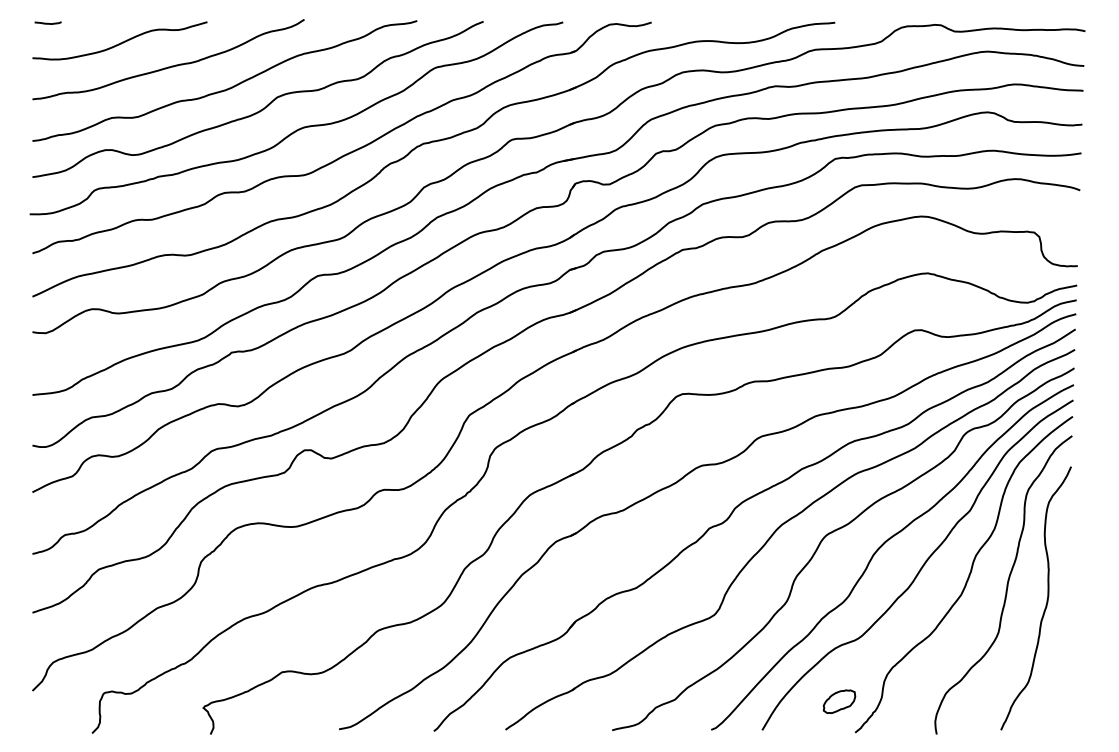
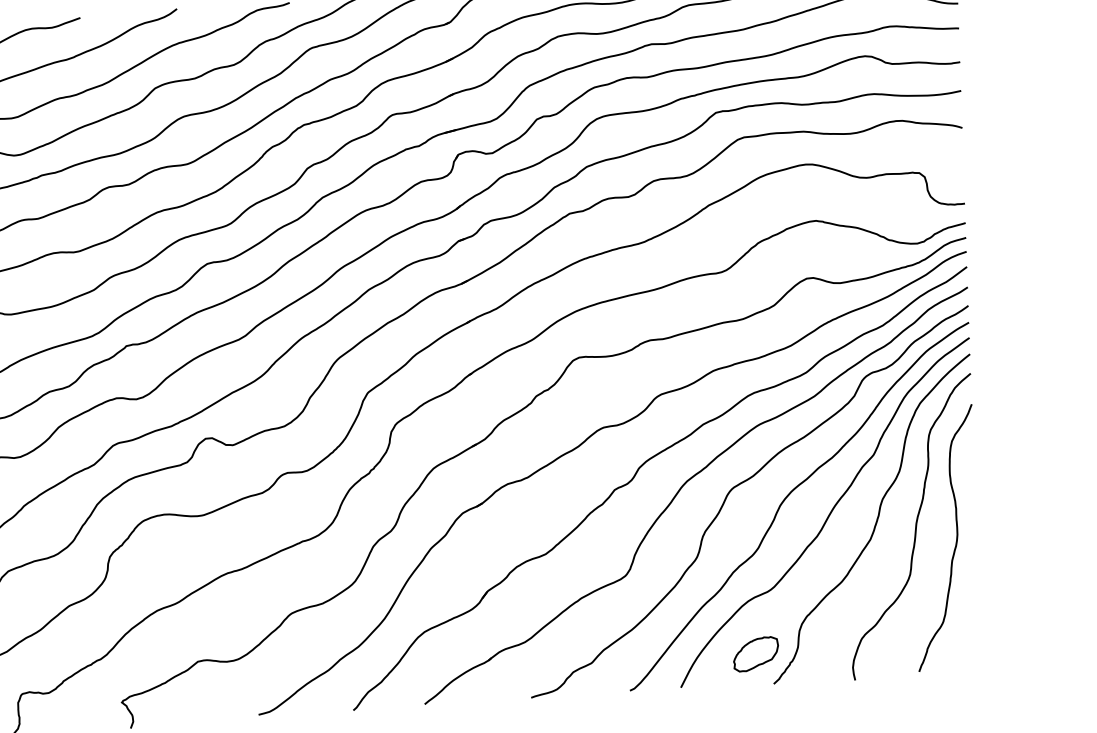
part: (839, 701) -> (756, 653), size x1.43

